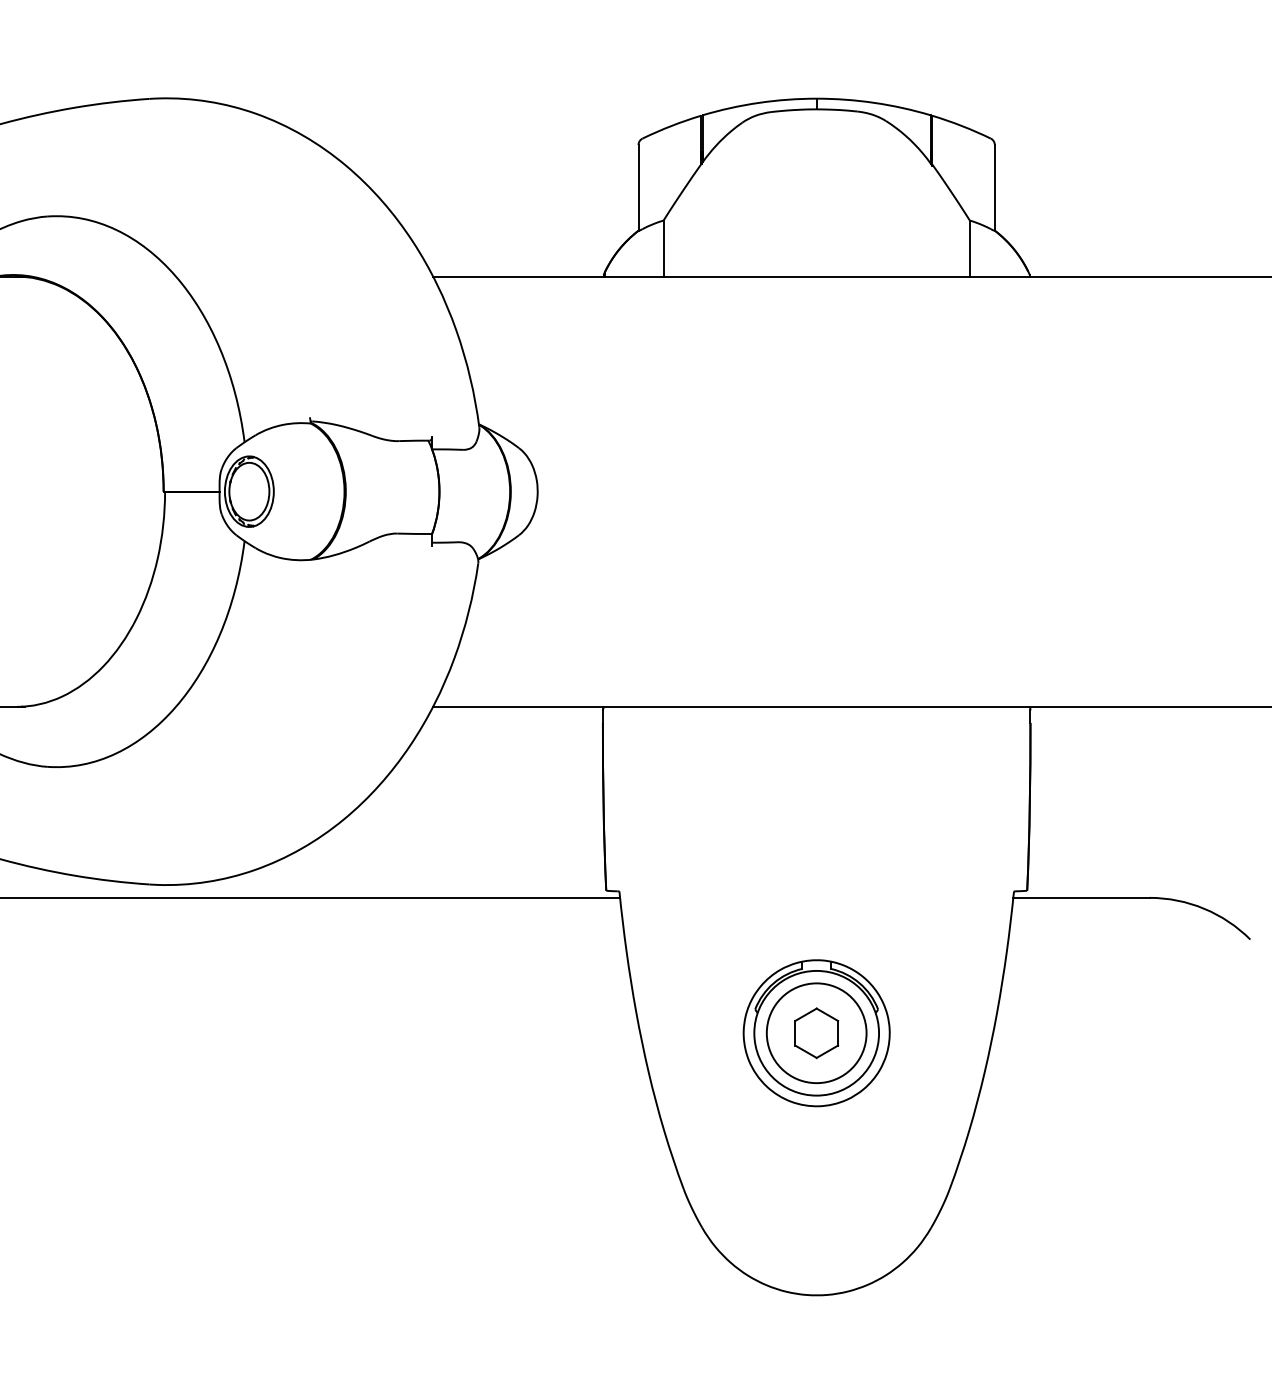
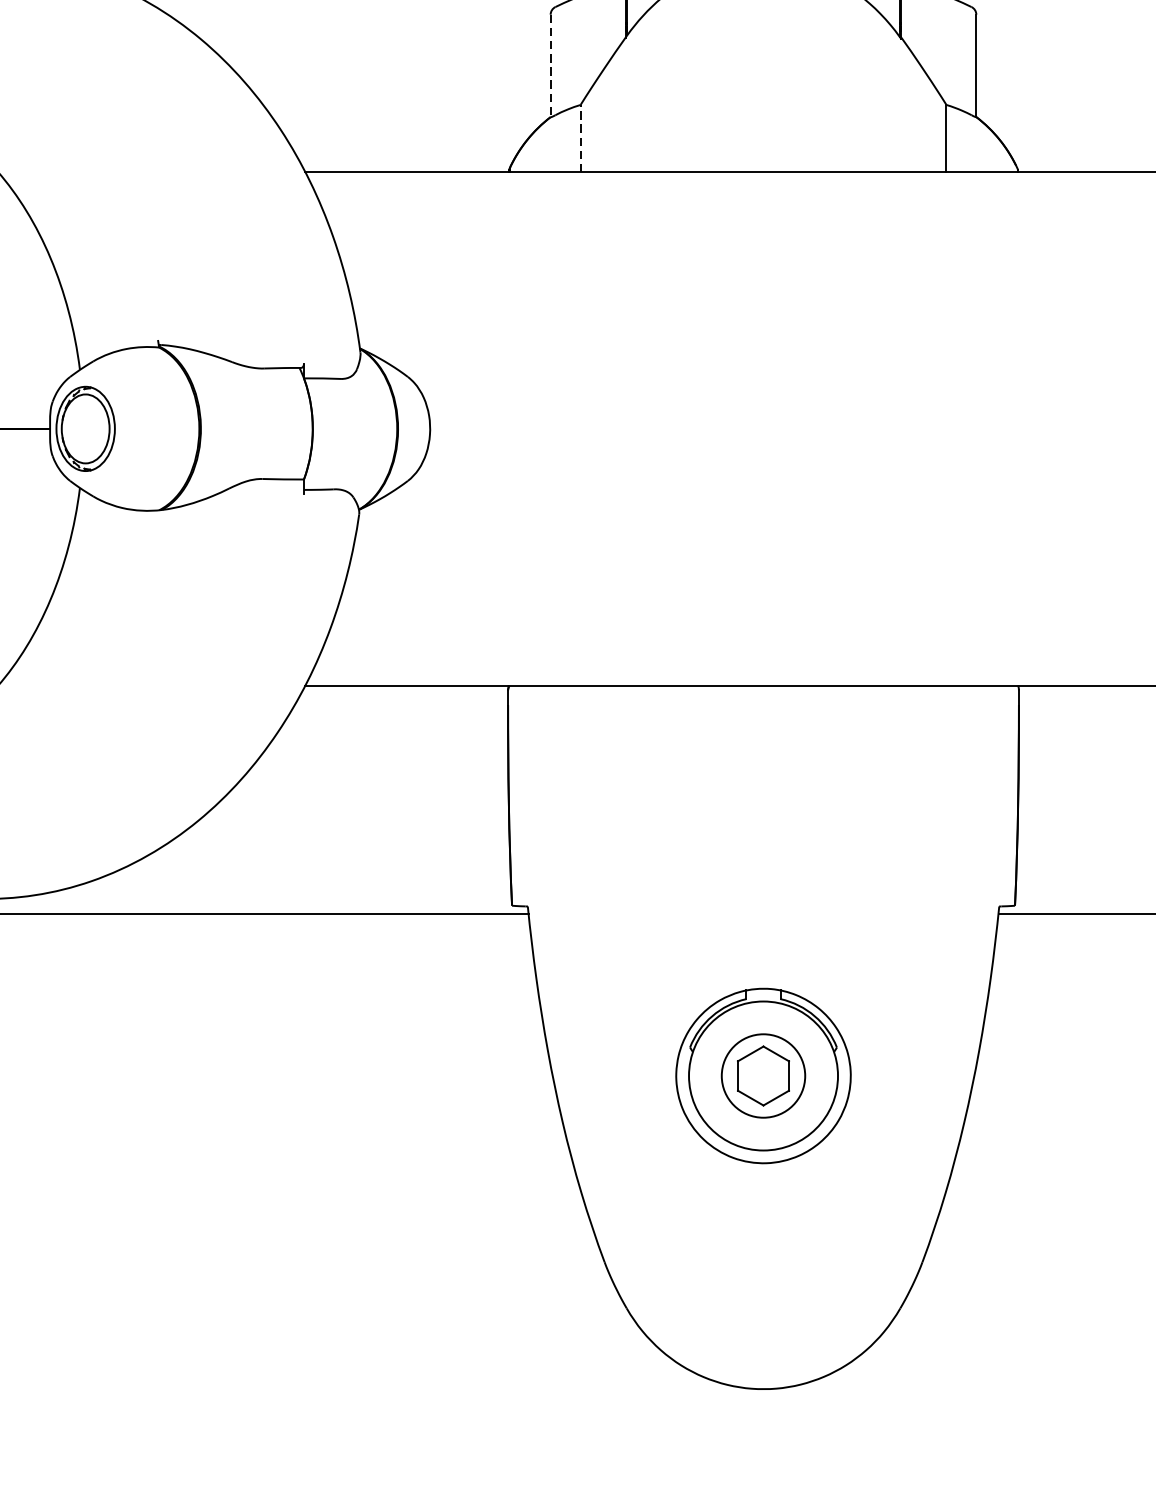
line: (638, 187) -> (550, 65), solid -> dashed
line: (663, 248) -> (580, 138), solid -> dashed
circle: (816, 1033) -> (763, 1076), size x0.7

